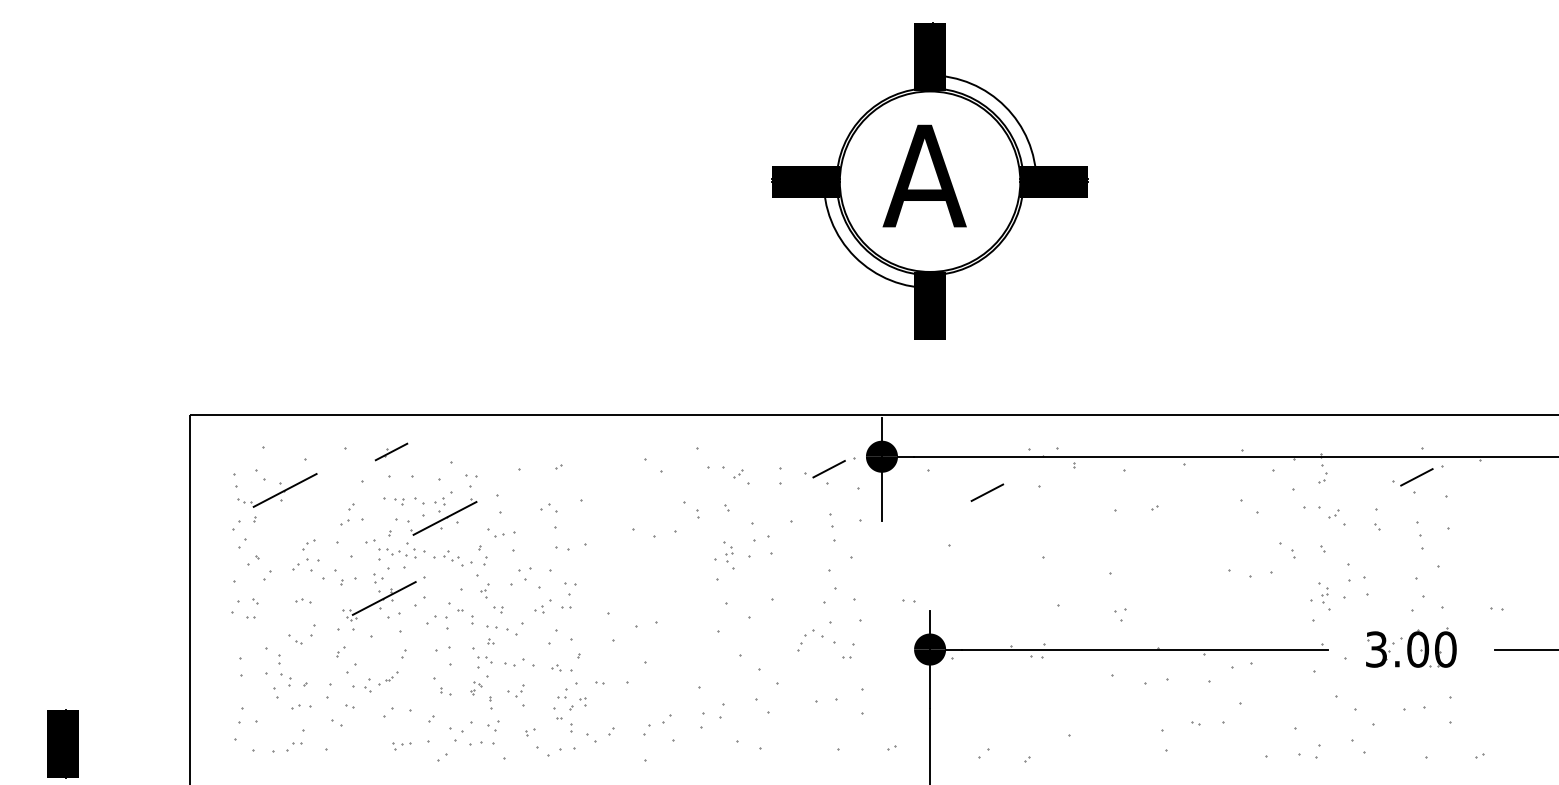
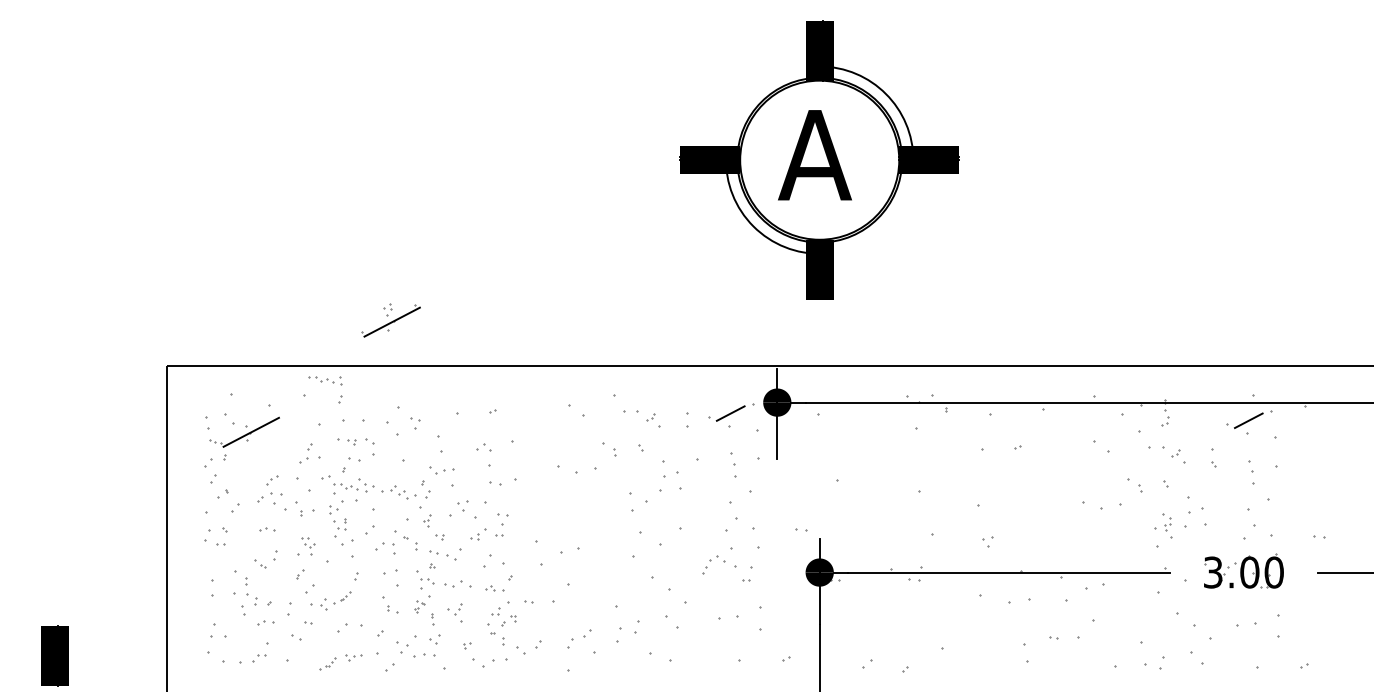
part: (369, 432) -> (325, 381), added
line: (391, 451) -> (345, 398), removed
line: (987, 492) -> (870, 434), removed
part: (443, 516) -> (390, 320), moved
part: (728, 551) -> (642, 486), removed
line: (383, 598) -> (337, 527), removed
part: (372, 753) -> (328, 664), added

